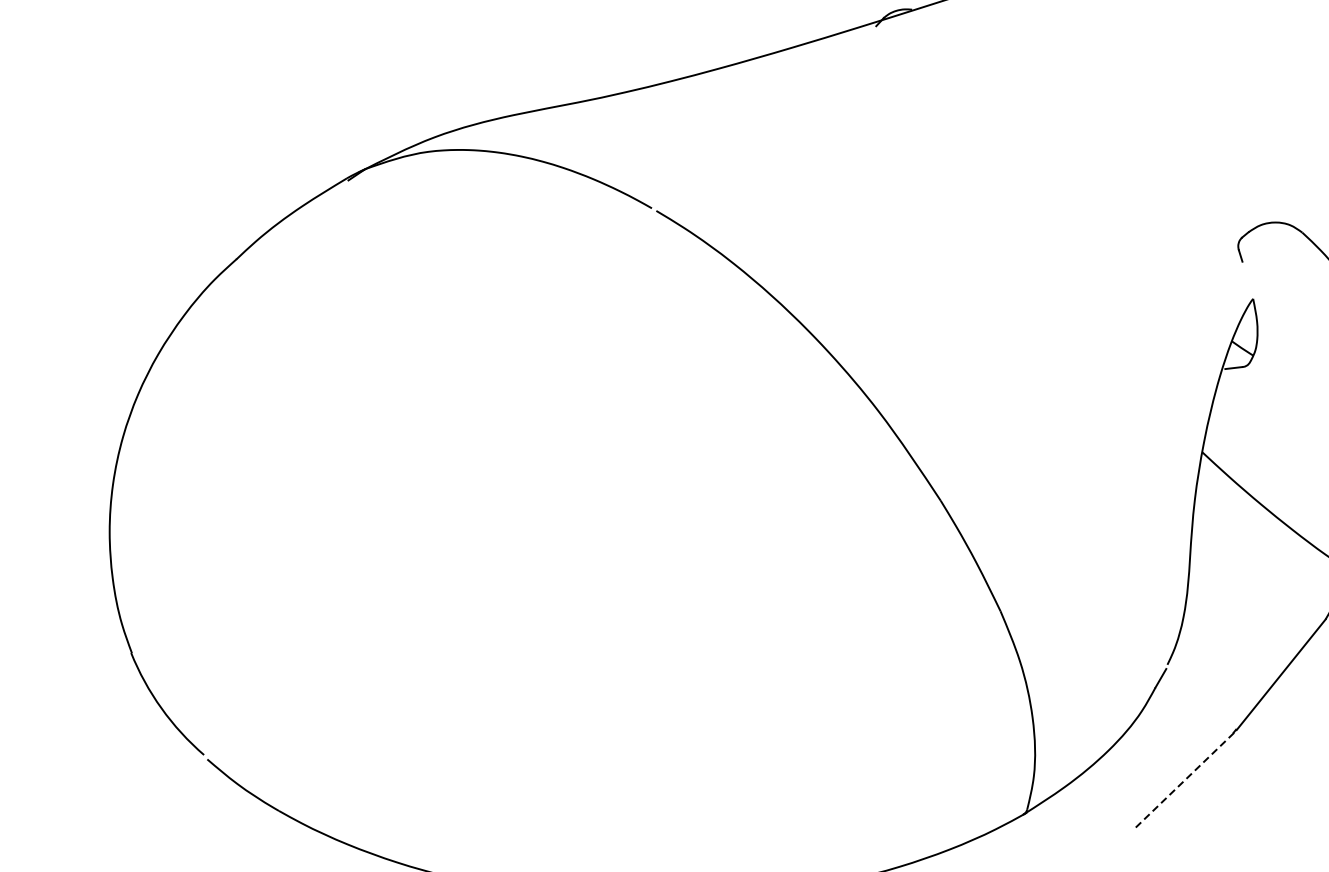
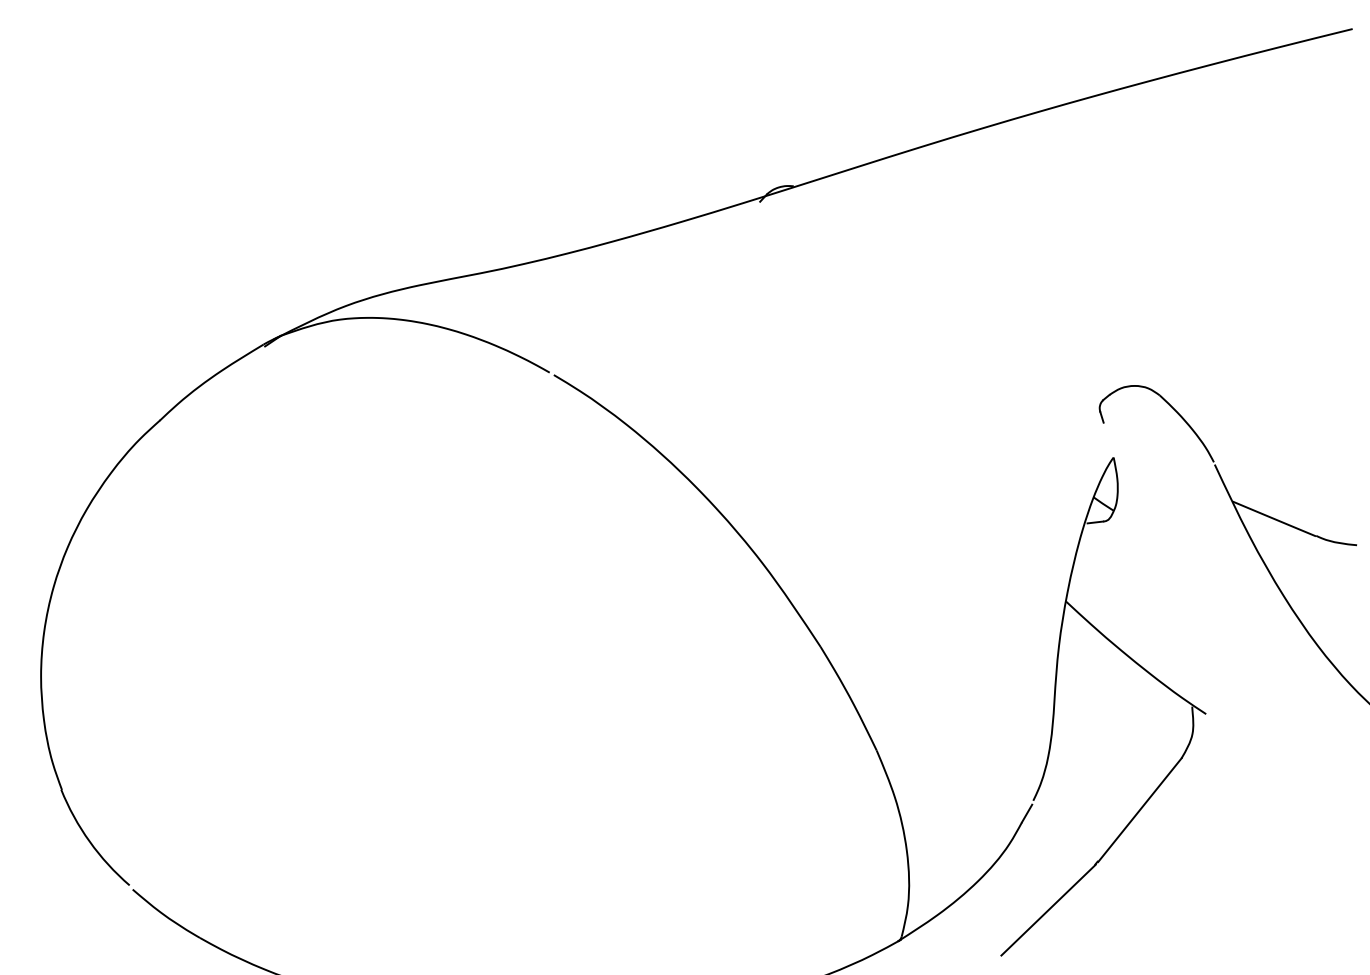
line: (1183, 781) -> (1048, 910), dashed -> solid

